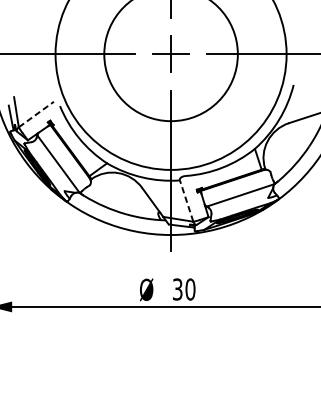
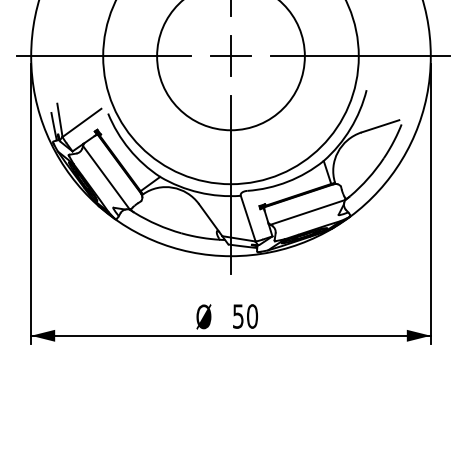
line: (36, 114) -> (82, 122), dashed -> solid
line: (186, 200) -> (248, 218), dashed -> solid
text: (177, 288) -> (238, 315), 30 -> 50

